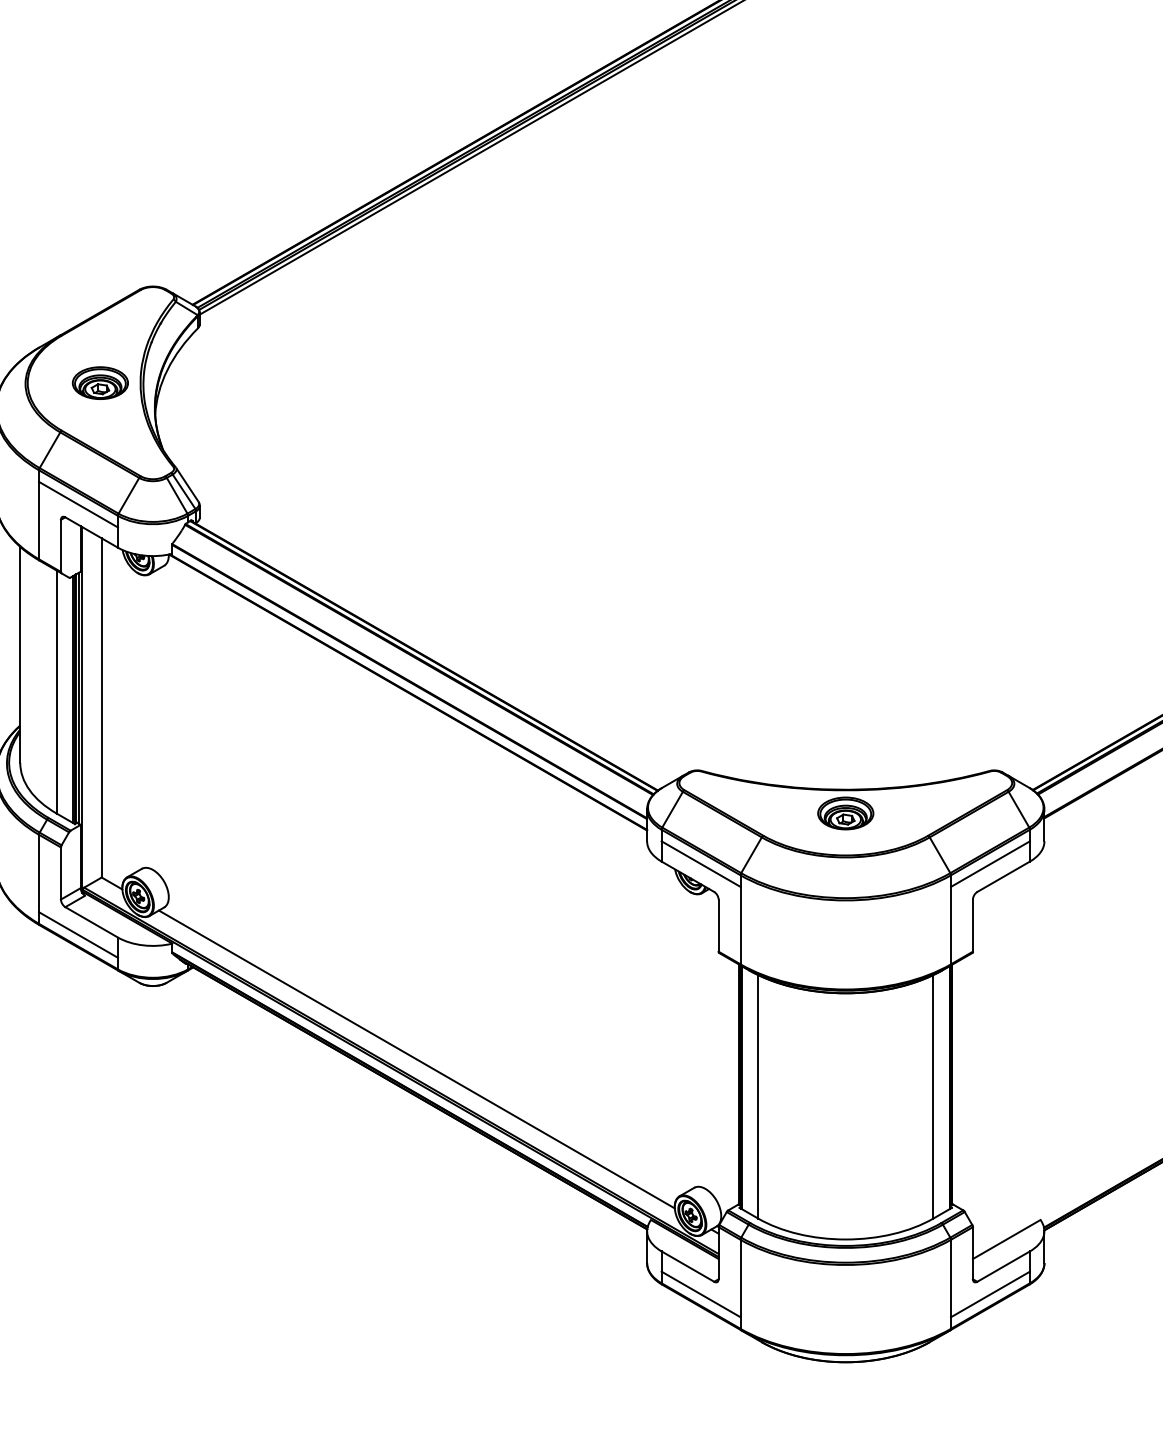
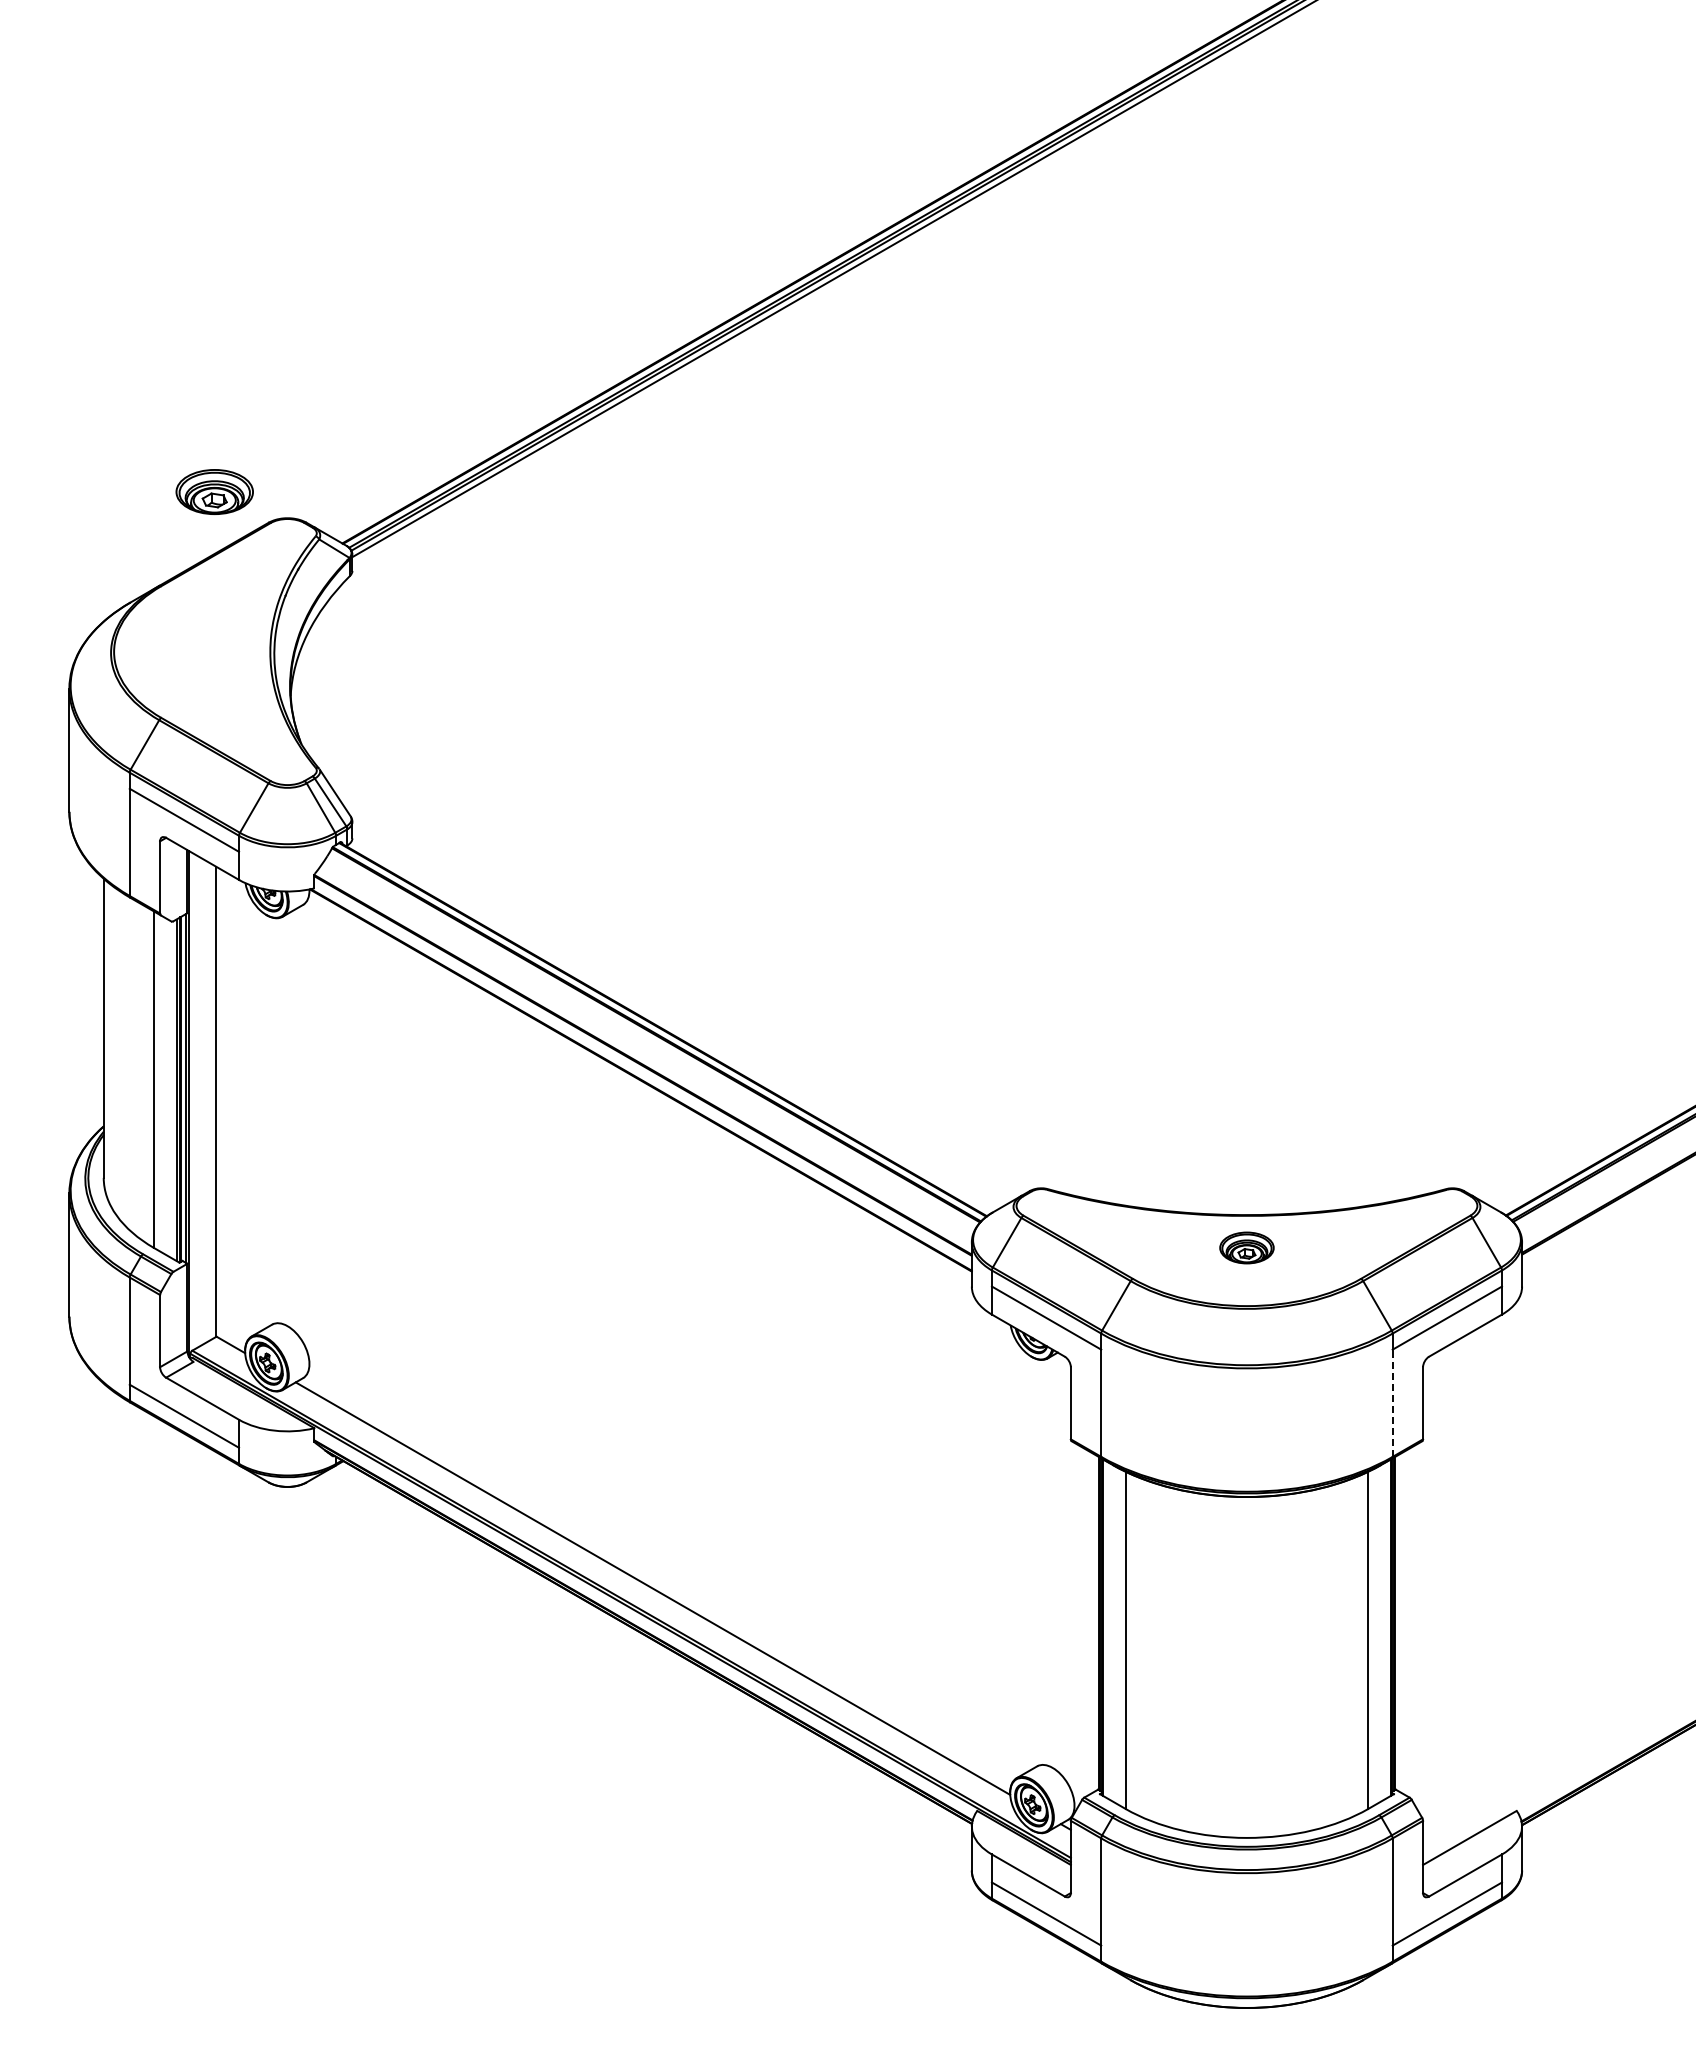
part: (100, 382) -> (214, 491), moved
part: (845, 813) -> (1246, 1247), size x0.7
line: (950, 925) -> (1392, 1403), solid -> dashed

